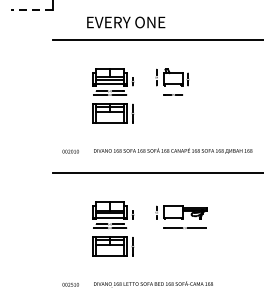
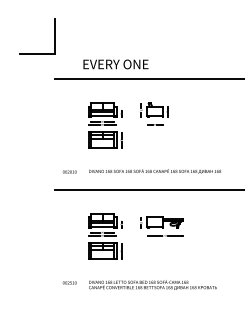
line: (32, 10) -> (37, 54), dashed -> solid

